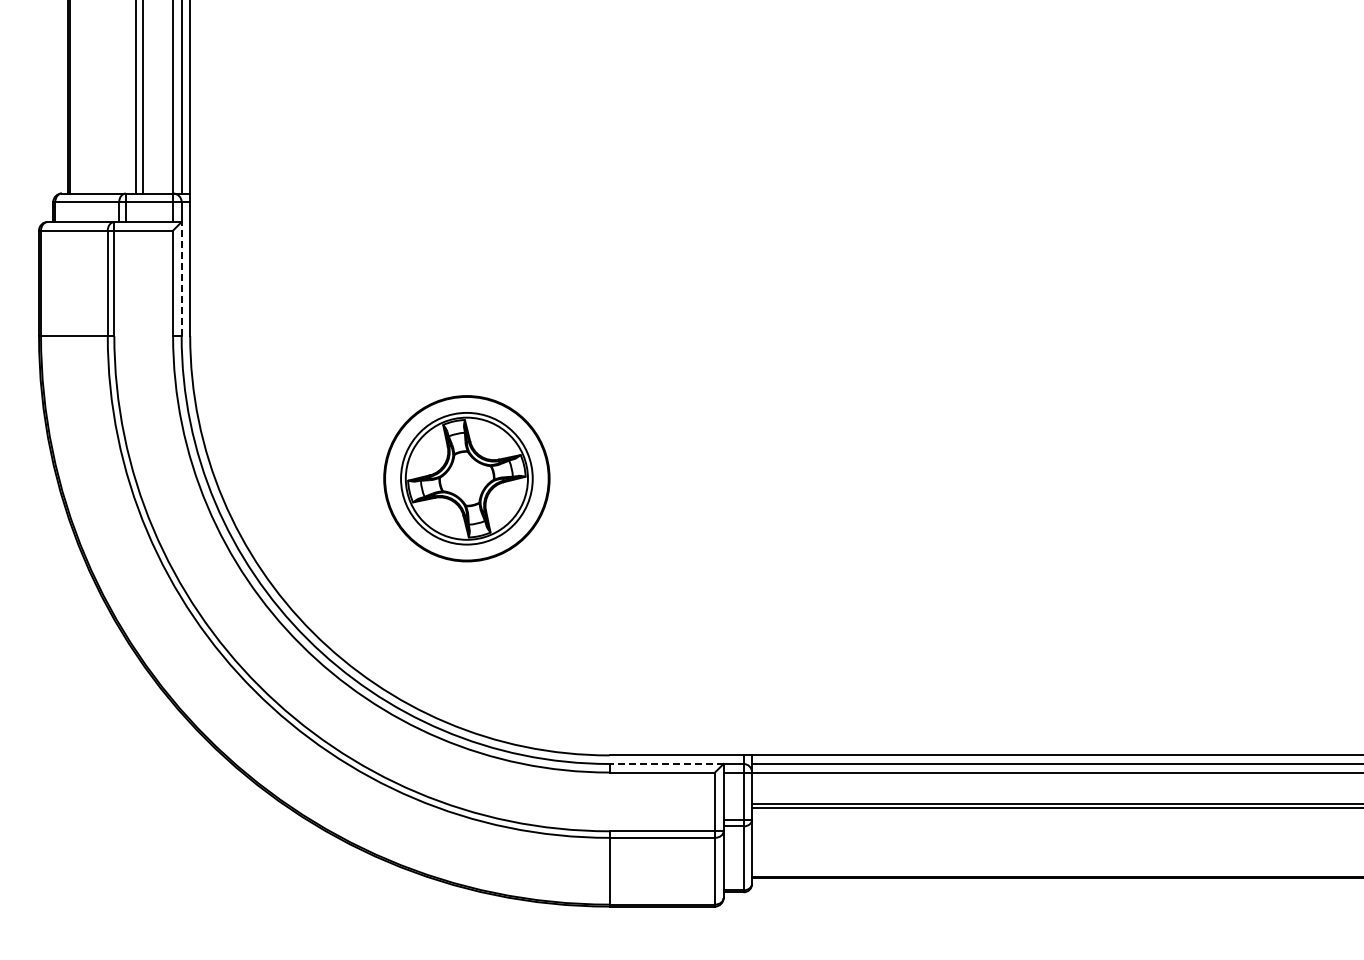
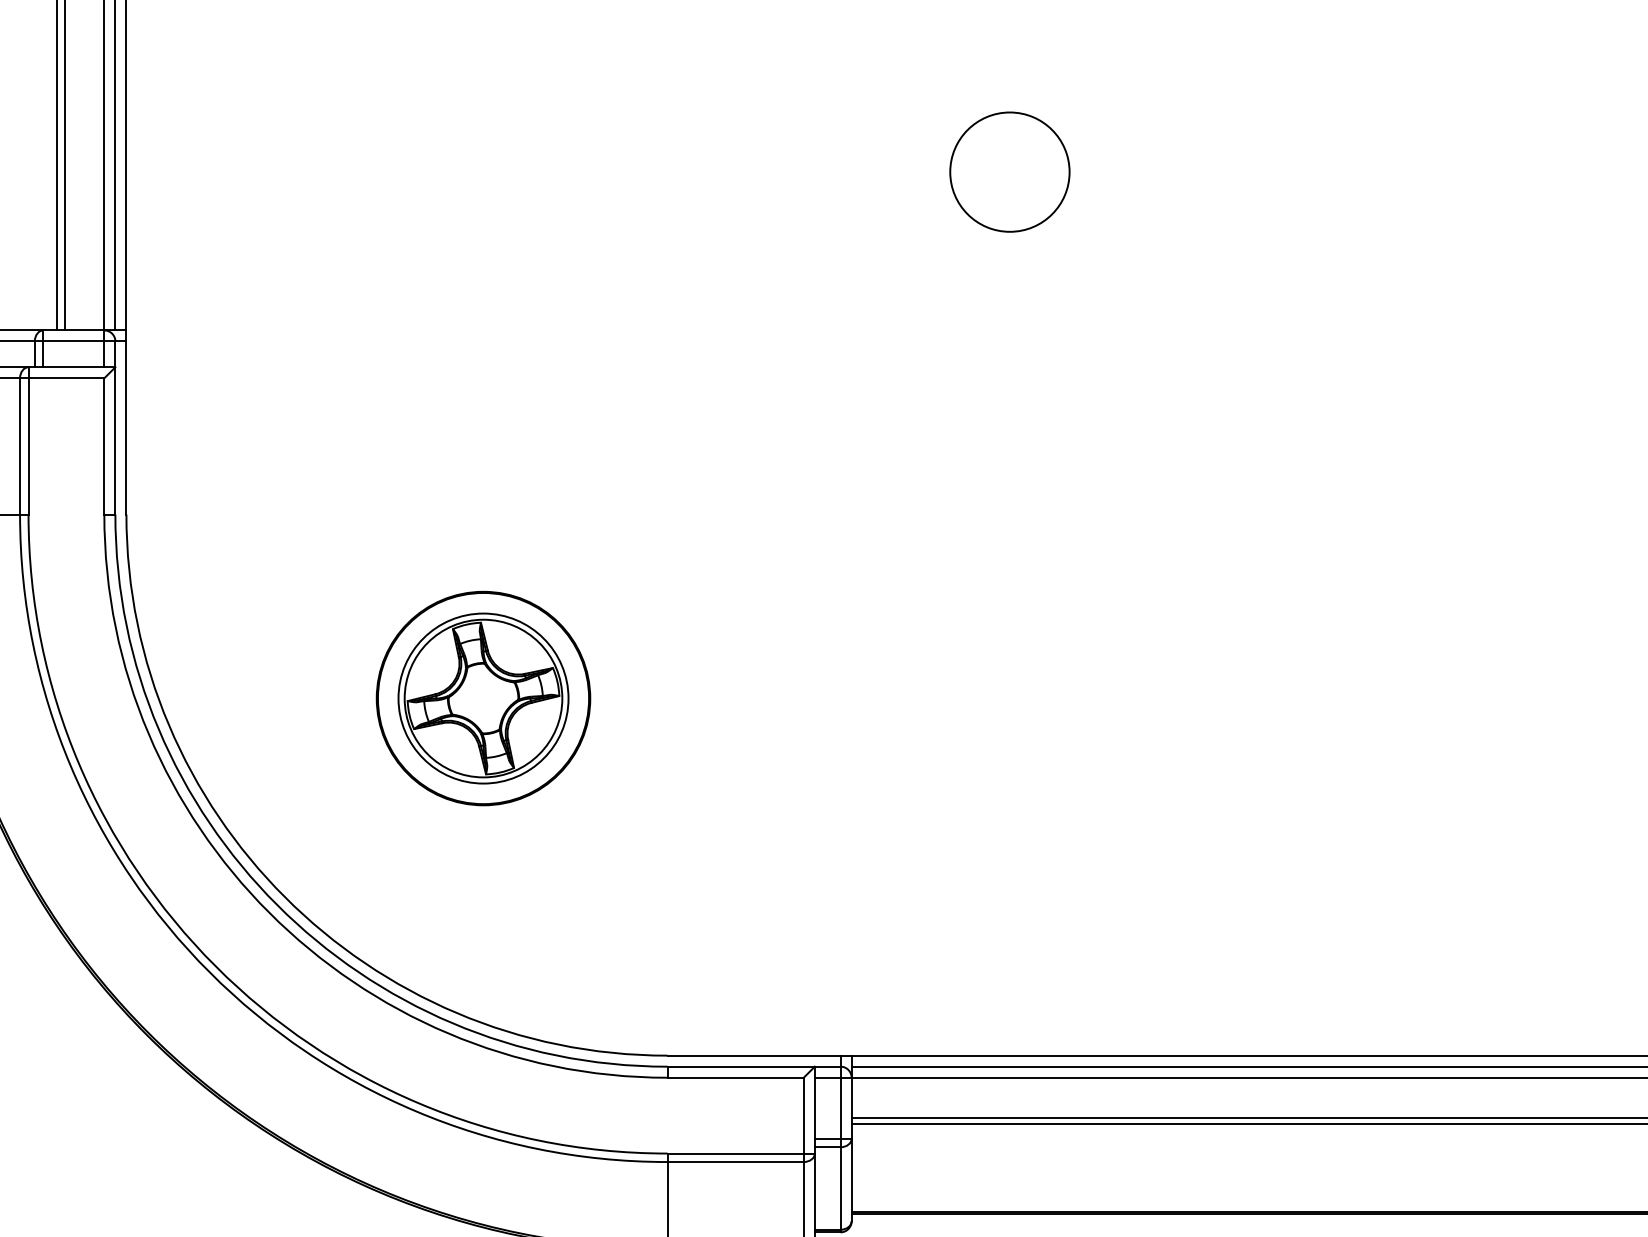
circle: (874, 70) -> (1009, 171), added
line: (181, 278) -> (115, 440), dashed -> solid
line: (666, 763) -> (741, 1066), dashed -> solid

